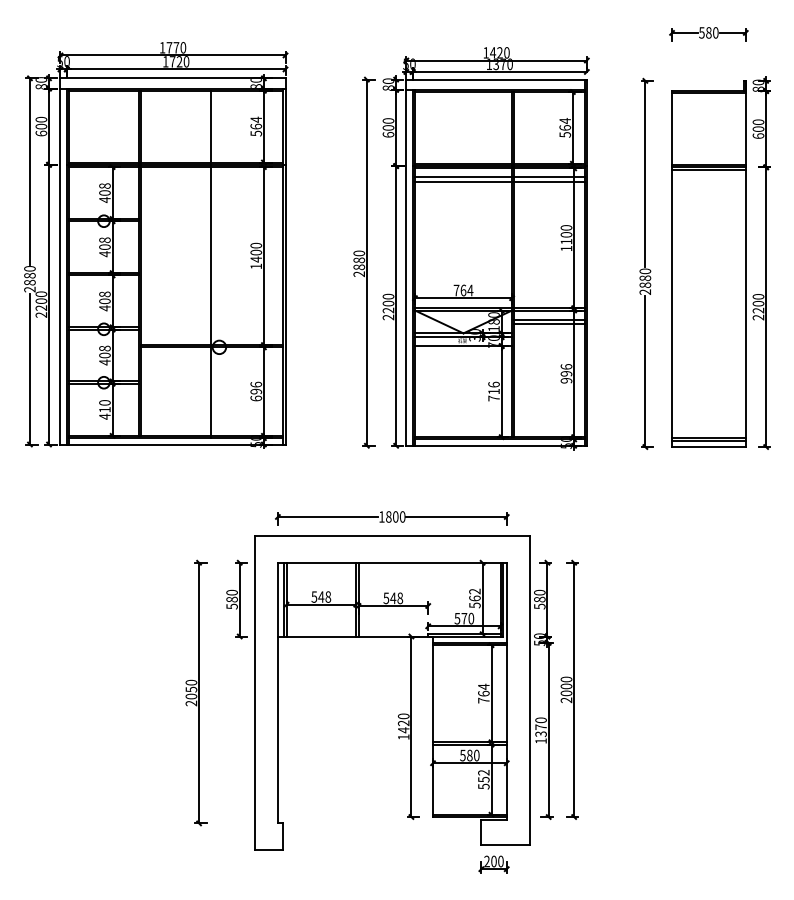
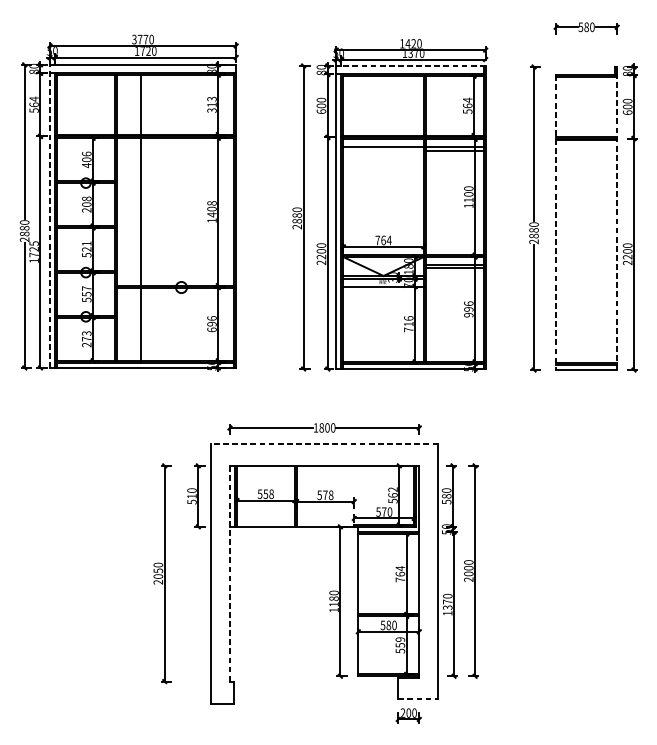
text: (162, 47) -> (134, 39), 1770 -> 3770
line: (496, 79) -> (410, 65), solid -> dashed
text: (41, 126) -> (34, 104), 600 -> 564
text: (256, 126) -> (212, 104), 564 -> 313
line: (463, 181) -> (383, 150), removed
text: (104, 185) -> (86, 153), 408 -> 406
text: (256, 245) -> (212, 203), 1400 -> 1408
text: (104, 254) -> (86, 210), 408 -> 208
line: (60, 260) -> (49, 215), solid -> dashed
line: (745, 263) -> (616, 218), solid -> dashed
line: (210, 264) -> (141, 218), moved
line: (672, 269) -> (556, 223), solid -> dashed
text: (104, 301) -> (86, 249), 408 -> 521
text: (41, 304) -> (34, 252), 2200 -> 1725
text: (104, 355) -> (86, 294), 408 -> 557
text: (104, 409) -> (86, 338), 410 -> 273
line: (391, 536) -> (323, 444), solid -> dashed
text: (321, 596) -> (266, 493), 548 -> 558
text: (393, 597) -> (325, 494), 548 -> 578
text: (231, 599) -> (191, 496), 580 -> 510
line: (277, 692) -> (229, 573), solid -> dashed
text: (403, 726) -> (333, 601), 1420 -> 1180
text: (483, 772) -> (400, 639), 552 -> 559
line: (505, 845) -> (418, 699), solid -> dashed

